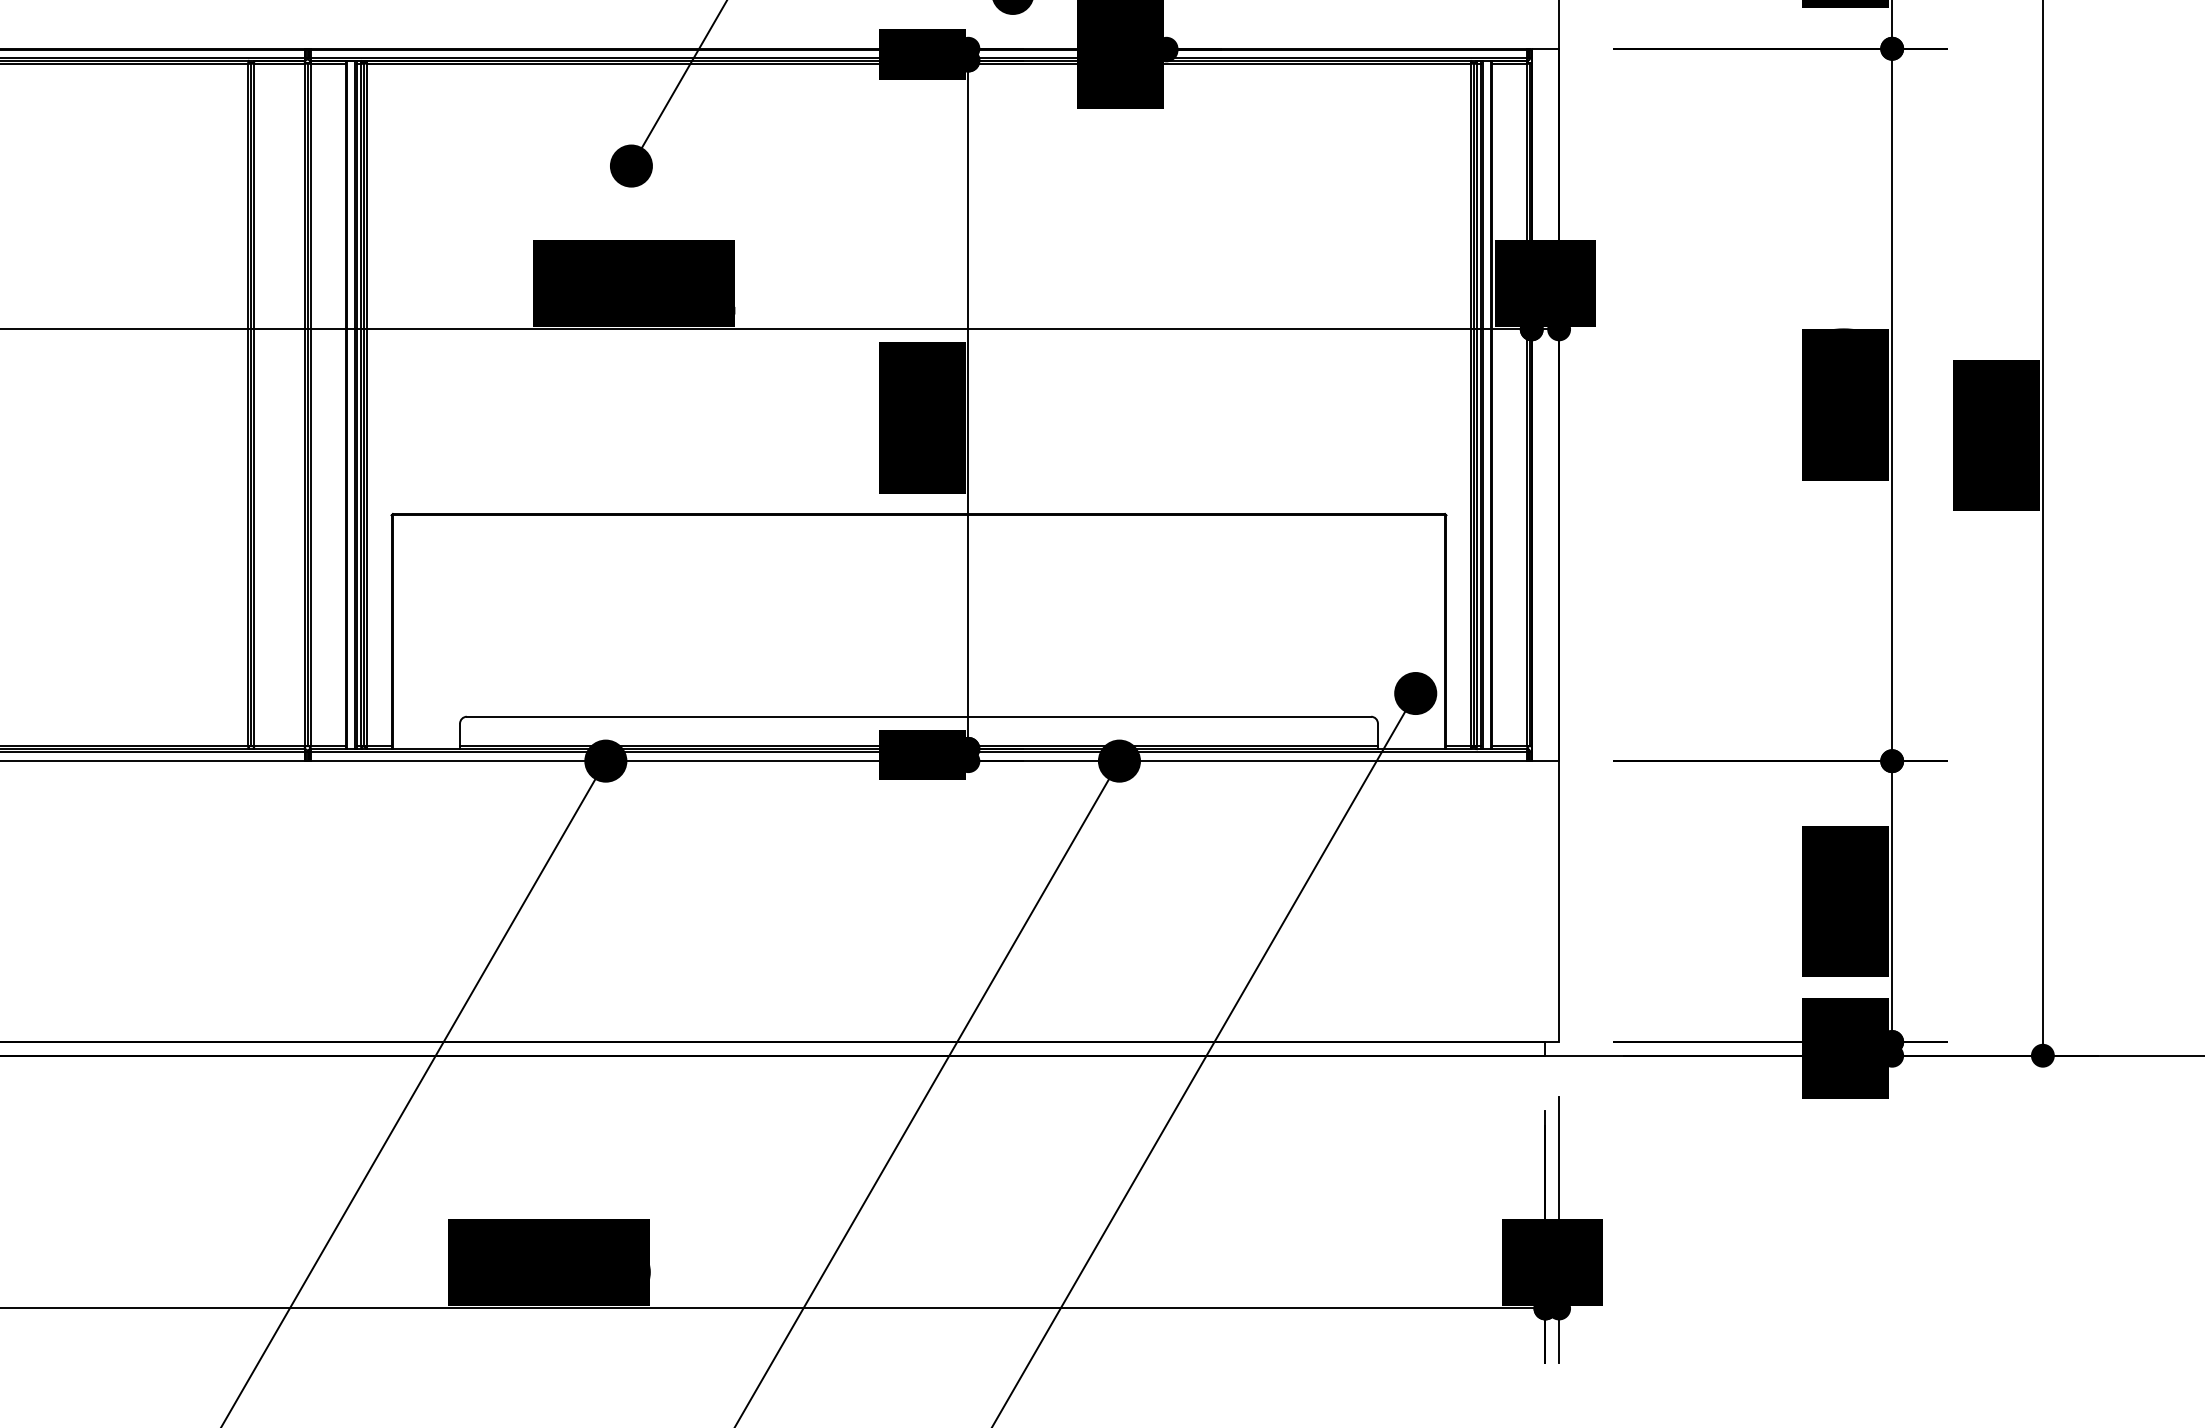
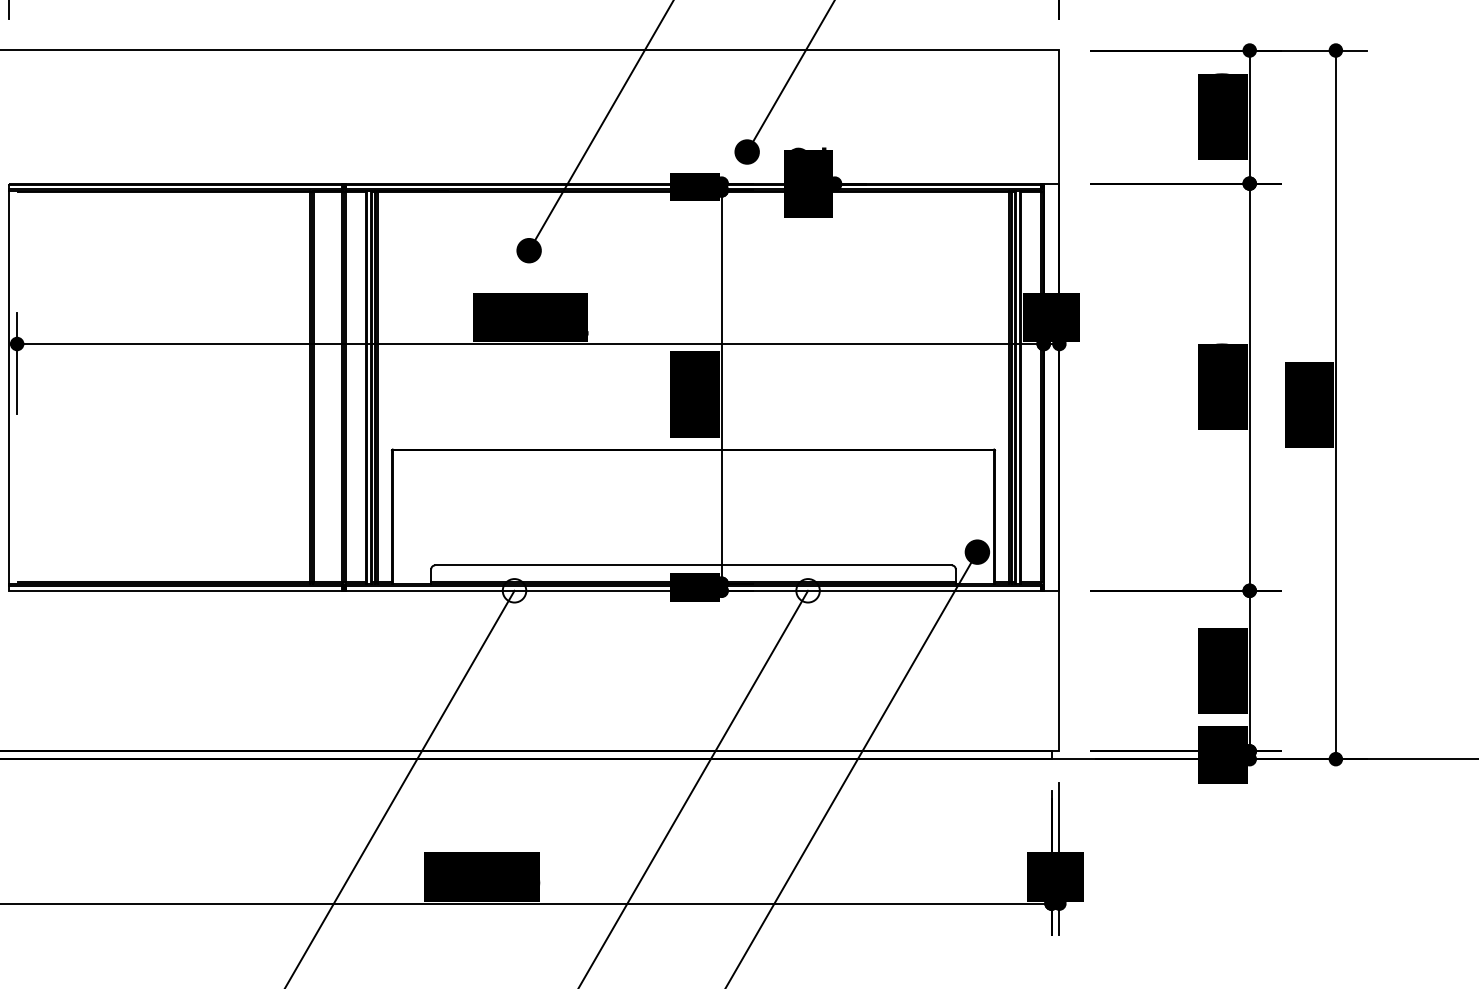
fill: (605, 760) -> (514, 590), removed
fill: (1118, 760) -> (807, 590), removed

